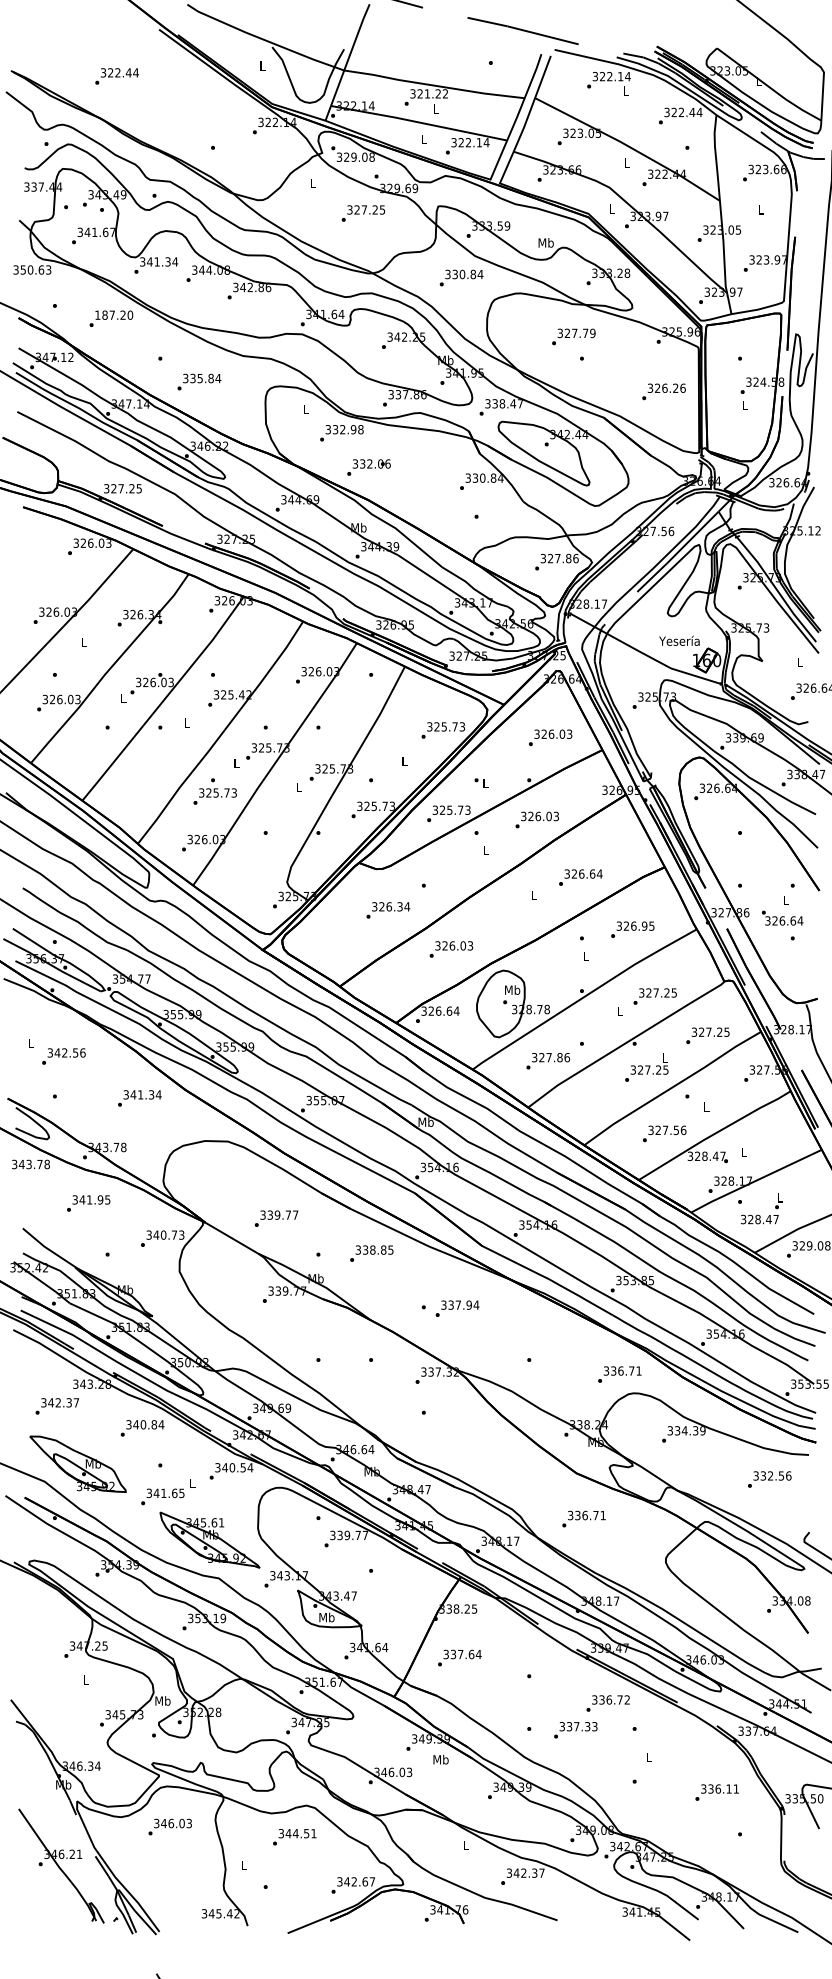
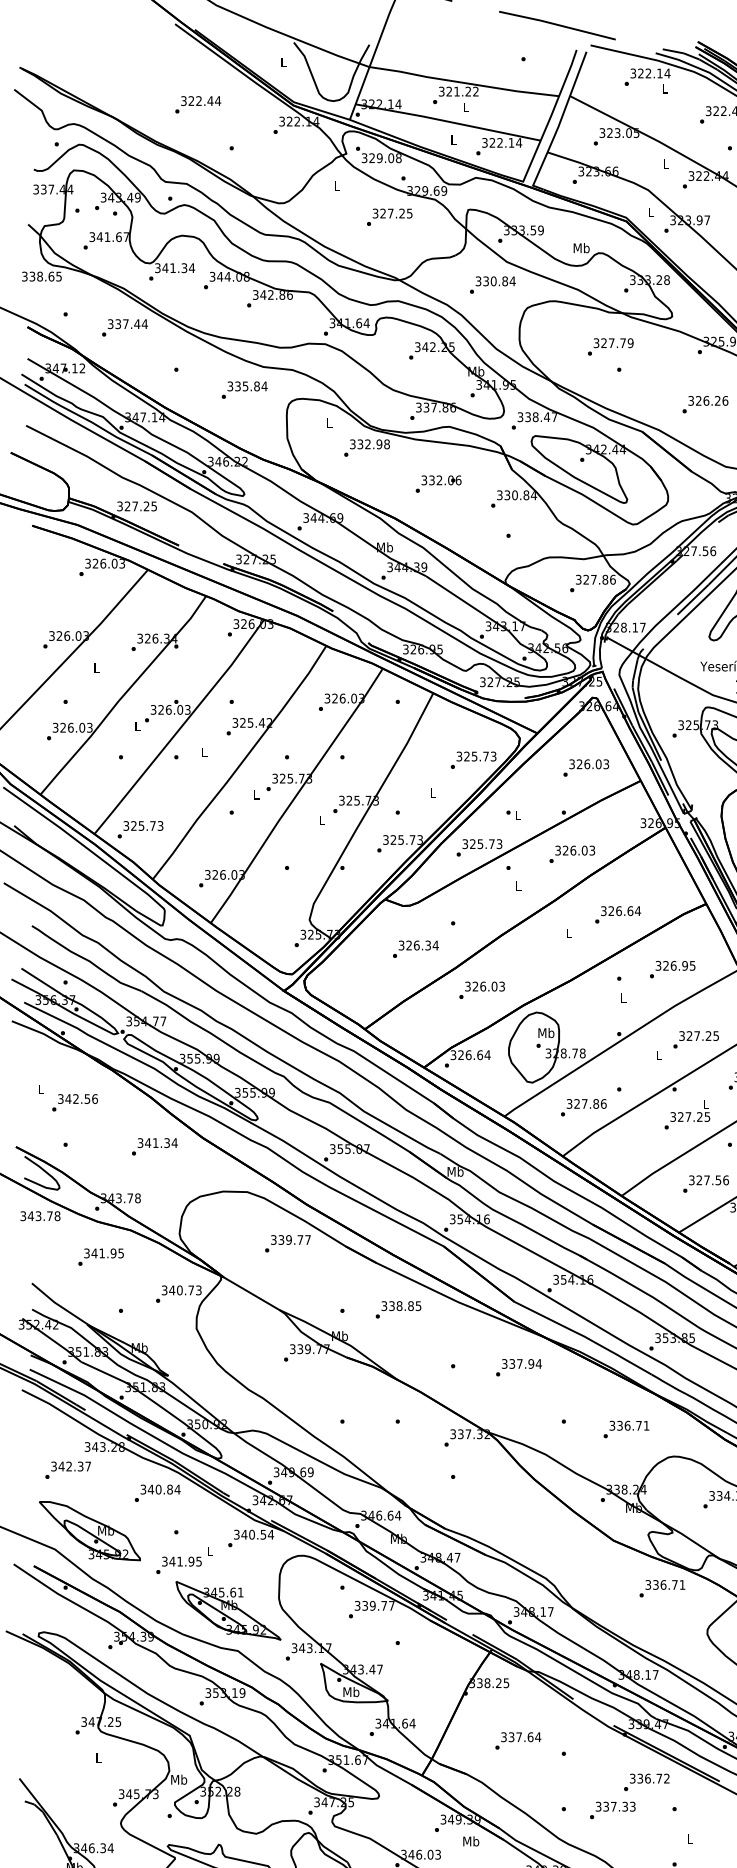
text: (116, 76) -> (197, 104), moved
text: (36, 269) -> (46, 276), 350.63 -> 338.65
text: (114, 314) -> (128, 323), 187.20 -> 337.44
text: (199, 381) -> (244, 389), moved
text: (368, 467) -> (438, 484), moved
text: (214, 796) -> (139, 829), moved
text: (276, 1218) -> (287, 1243), moved
text: (457, 1308) -> (518, 1367), moved
text: (619, 1374) -> (626, 1429), moved
text: (174, 1493) -> (191, 1561), 341.65 -> 341.95
text: (583, 1518) -> (661, 1588), moved
text: (459, 1657) -> (517, 1740), moved

